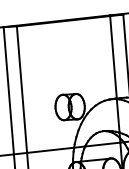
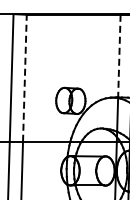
line: (113, 57) -> (119, 56), solid -> dashed
line: (21, 88) -> (24, 77), solid -> dashed

